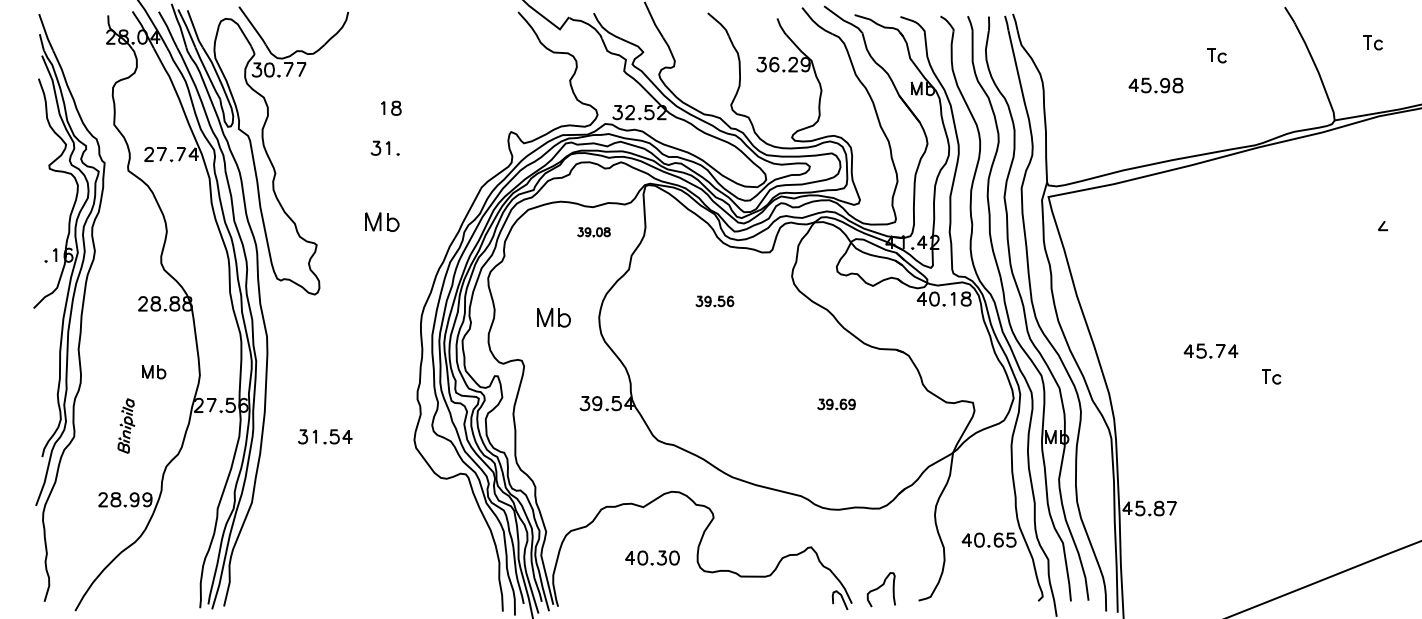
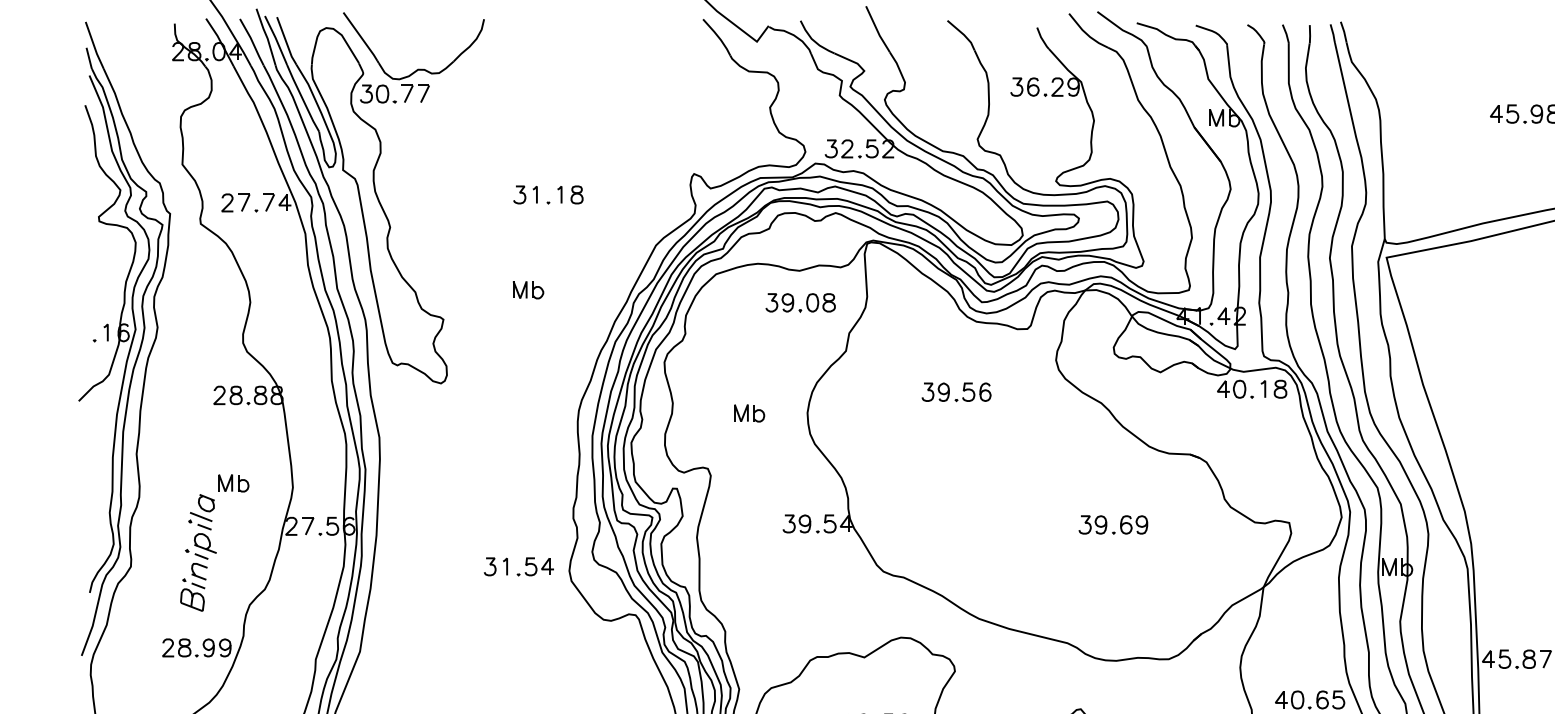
part: (391, 107) -> (570, 193), moved
part: (382, 222) -> (528, 290), size x0.71
part: (593, 232) -> (800, 303), size x1.67
part: (714, 301) -> (956, 392), size x1.43
part: (554, 317) -> (749, 412), size x0.71
part: (836, 404) -> (1113, 525), size x1.43
part: (126, 425) -> (198, 552), size x1.67
part: (325, 436) -> (519, 566), moved

